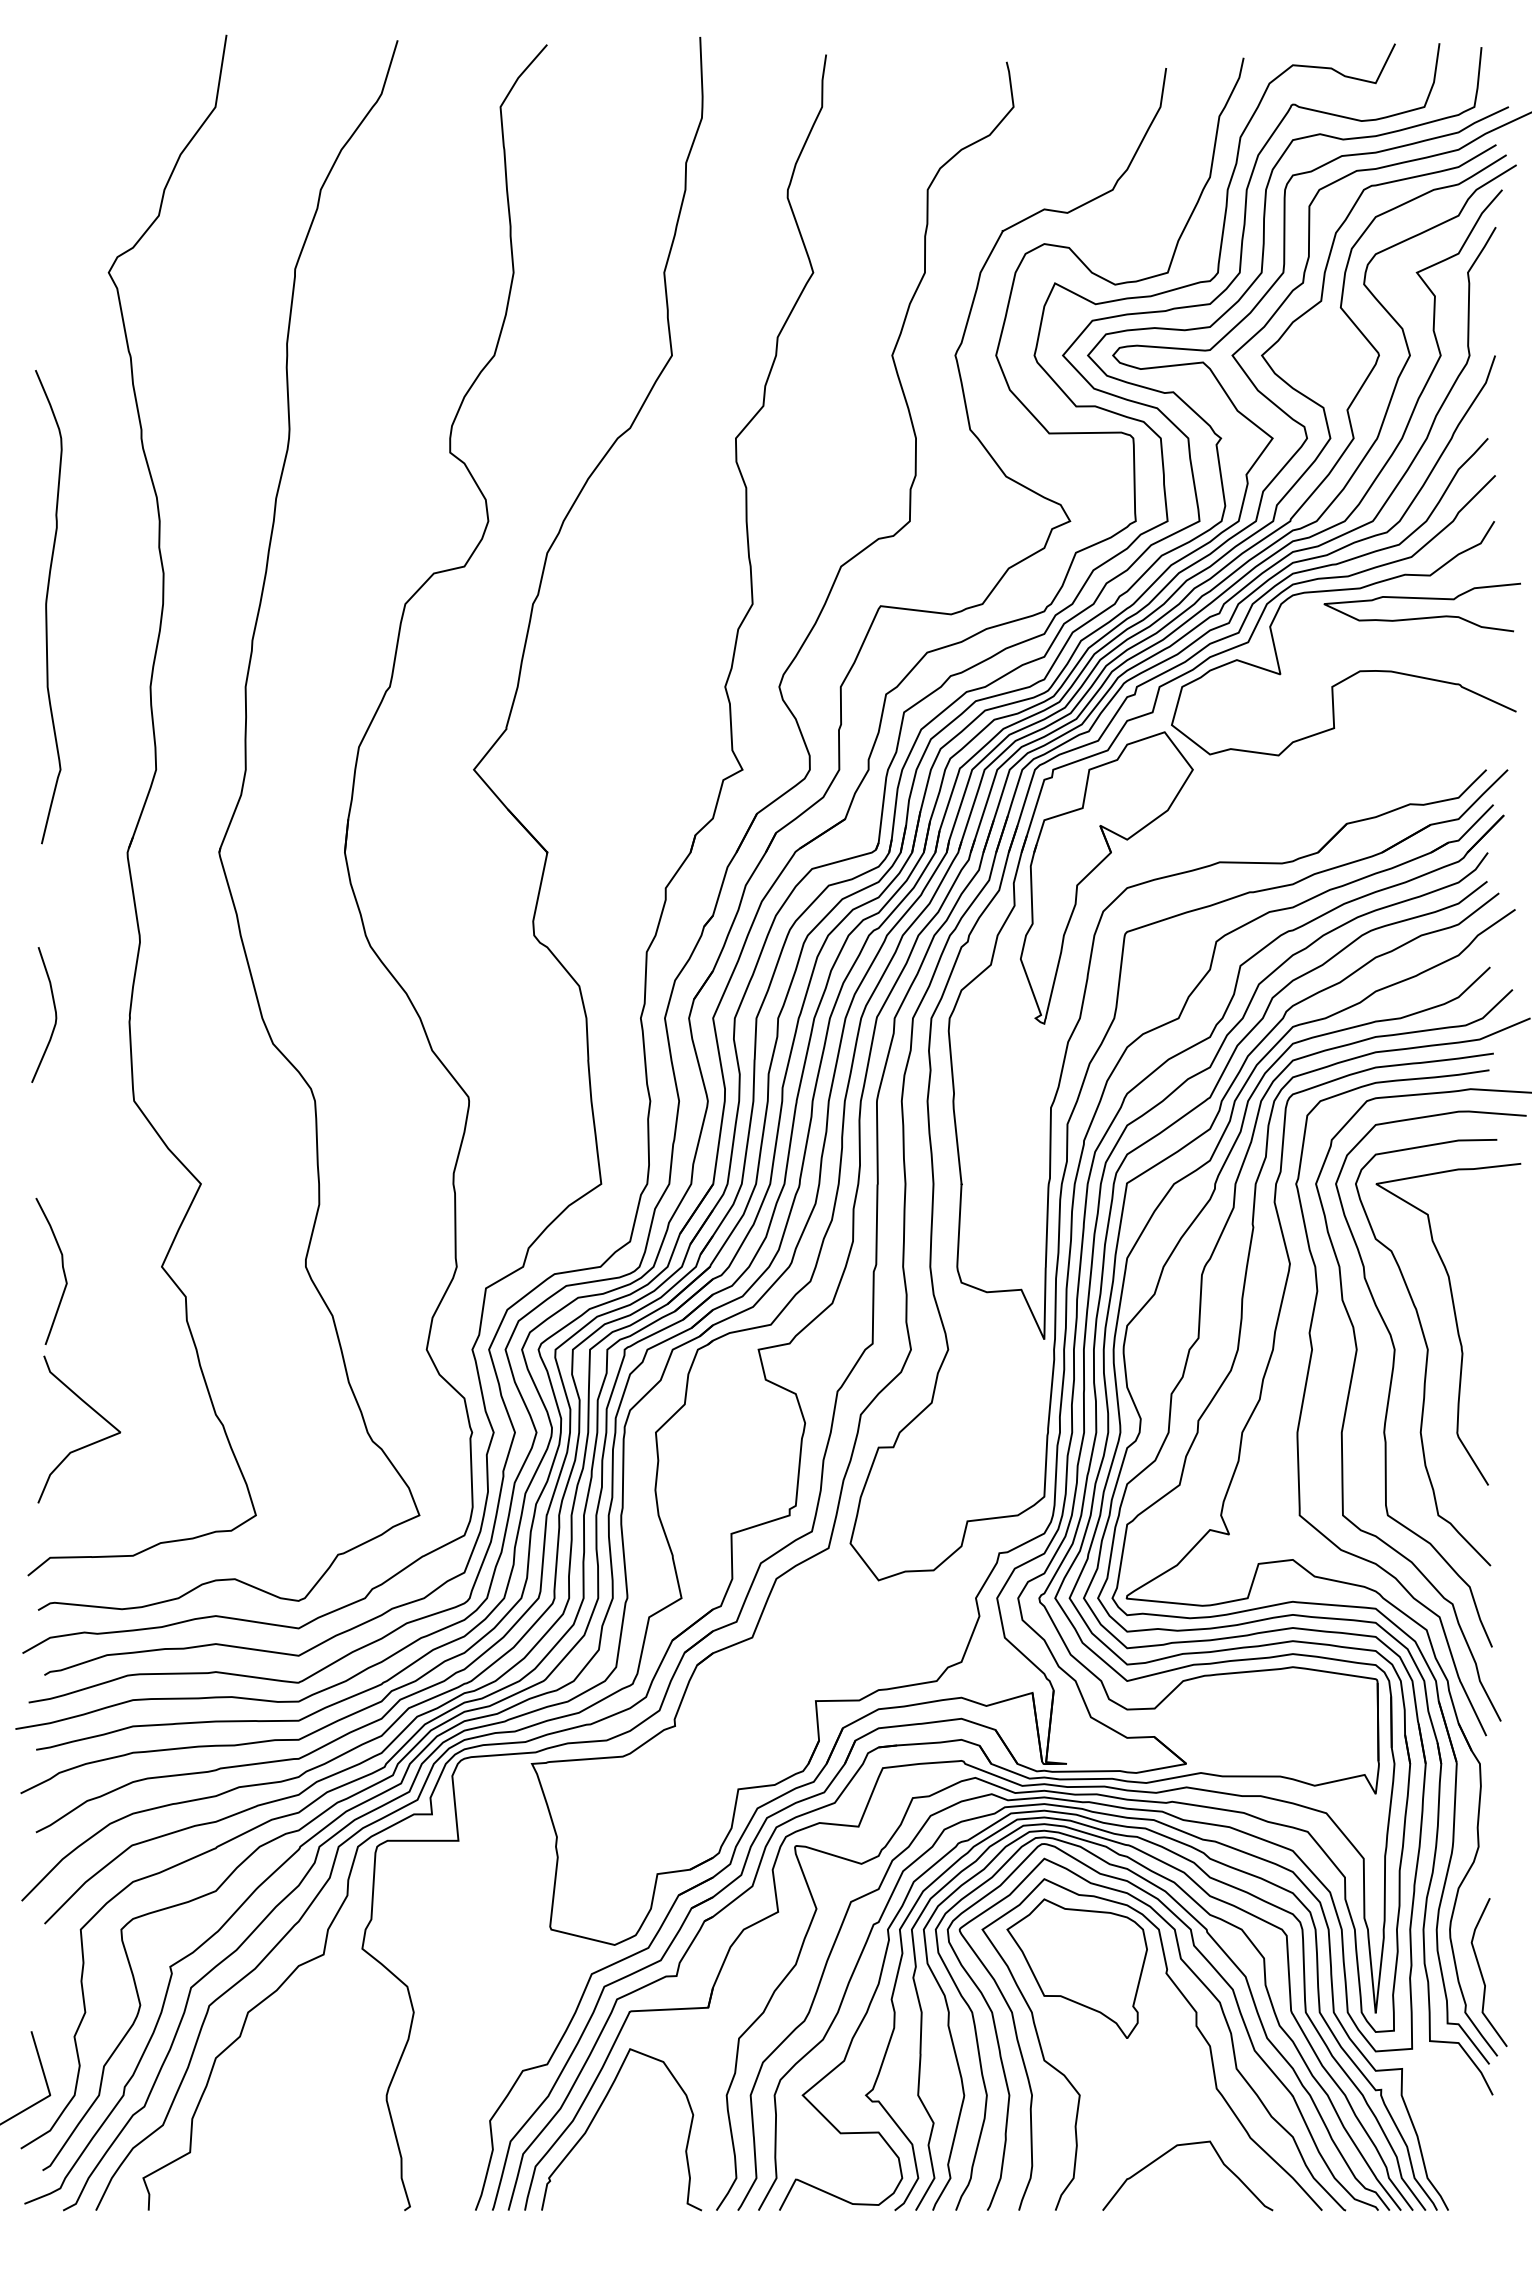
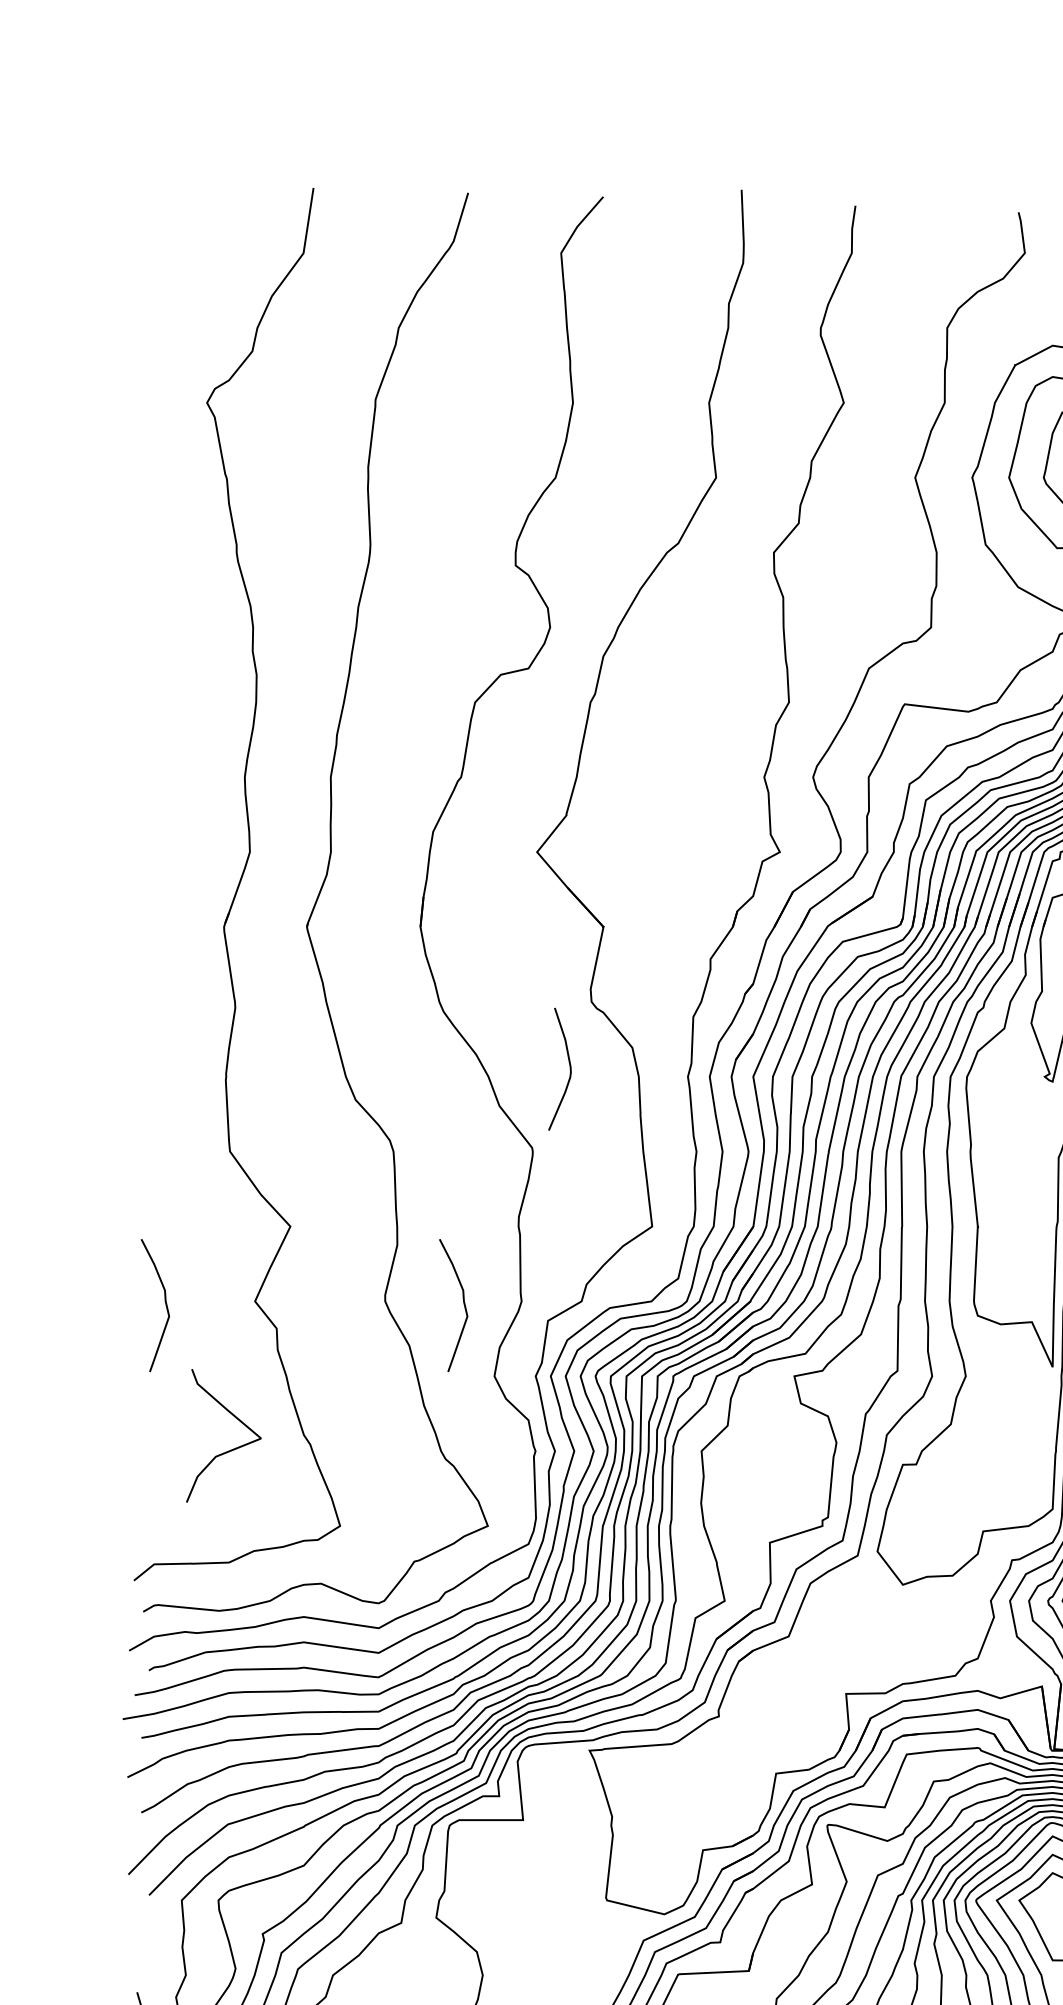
curve: (47, 608) -> (151, 706), removed
curve: (54, 1011) -> (569, 1066), moved
curve: (392, 1270) -> (463, 1304), added
curve: (87, 1444) -> (231, 1449), moved

